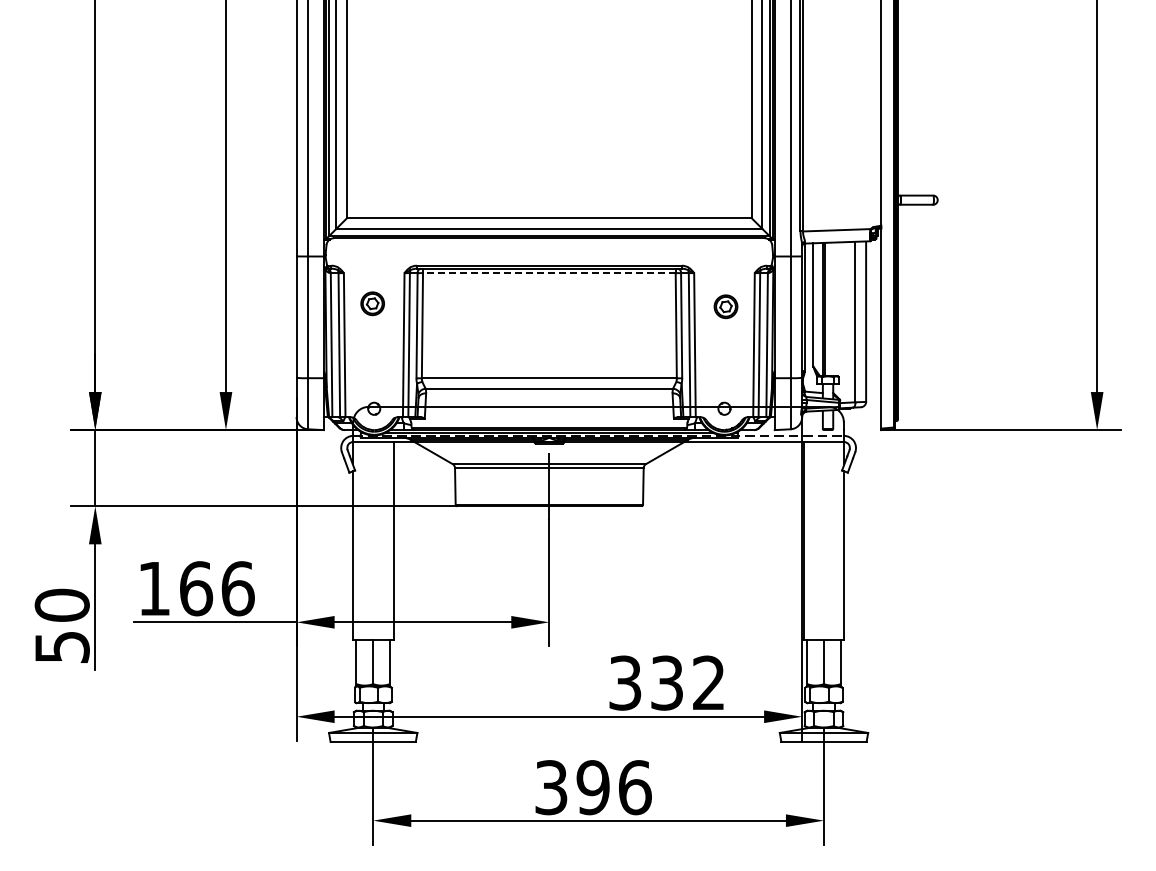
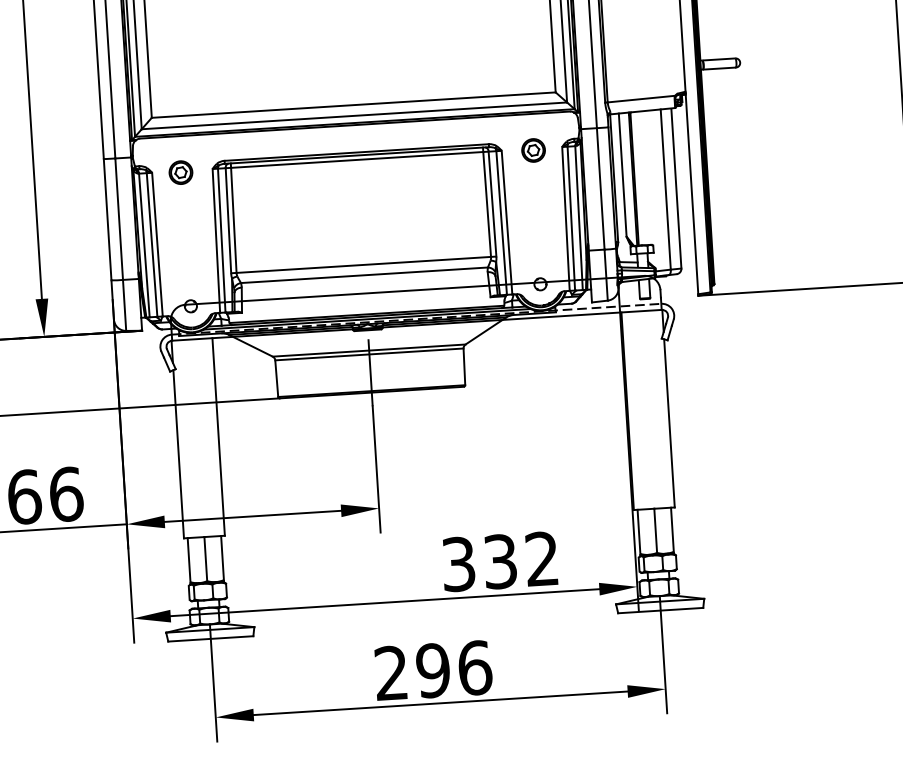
line: (548, 273) -> (356, 160), dashed -> solid
part: (372, 303) -> (180, 172), moved
part: (725, 306) -> (533, 150), moved
text: (551, 787) -> (391, 673), 396 -> 296

